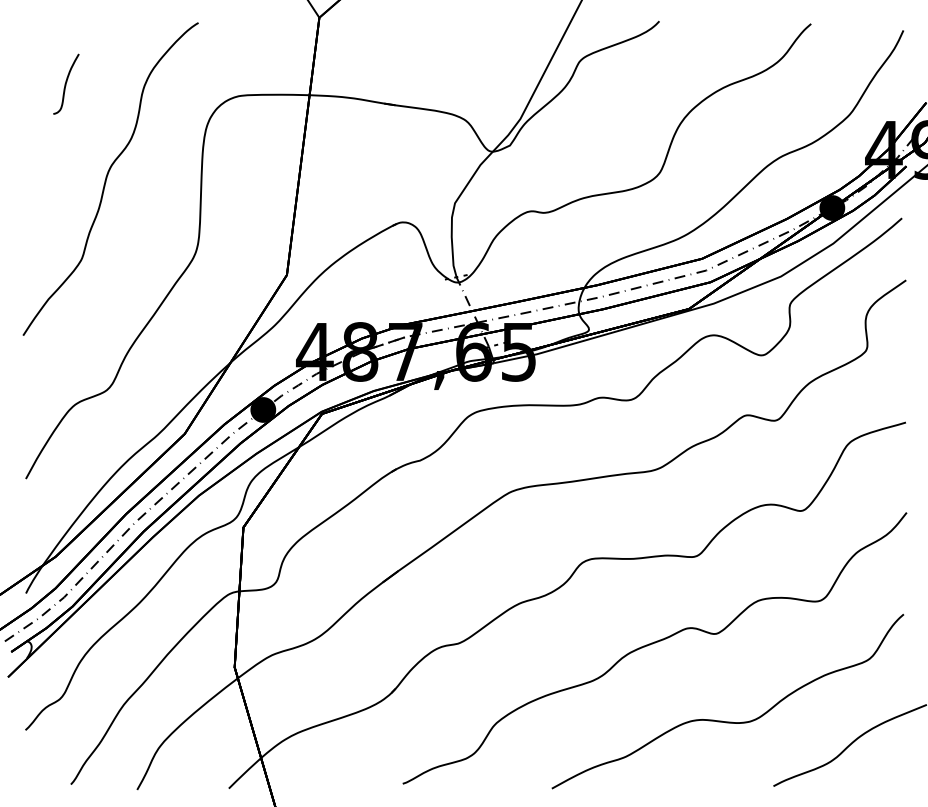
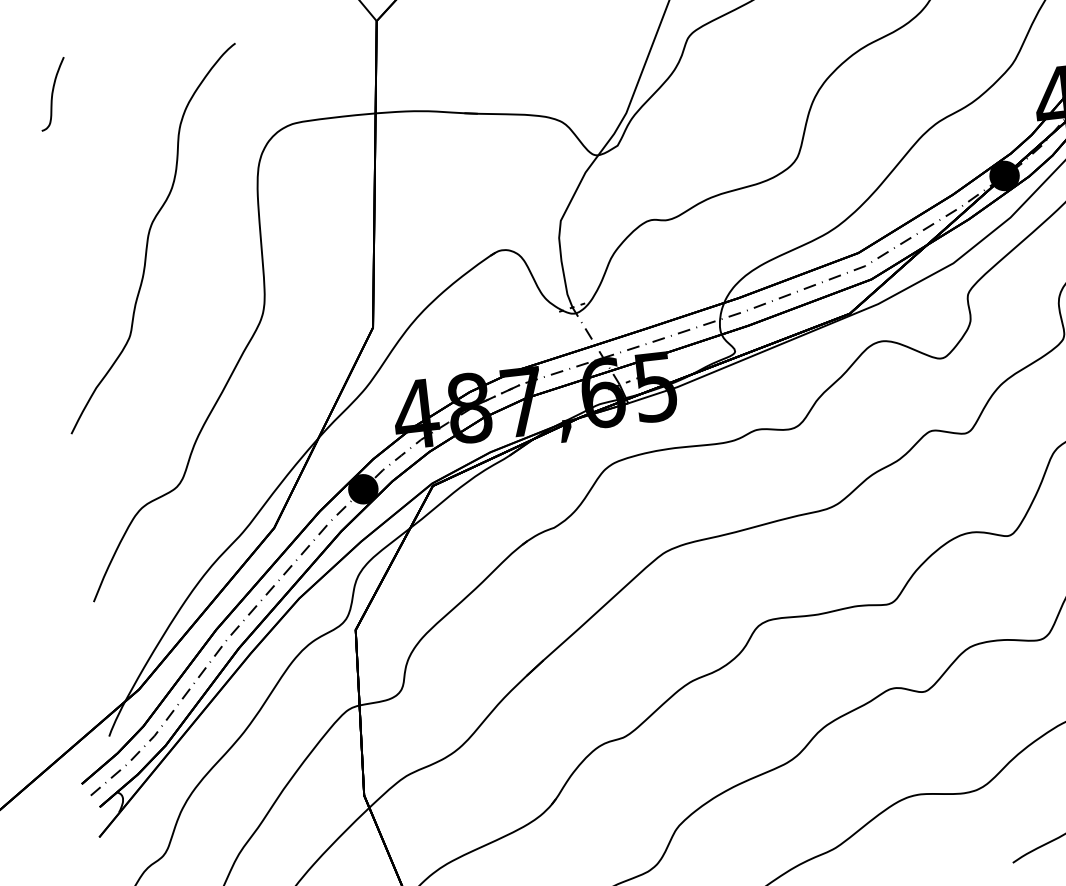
curve: (66, 83) -> (53, 93), moved

